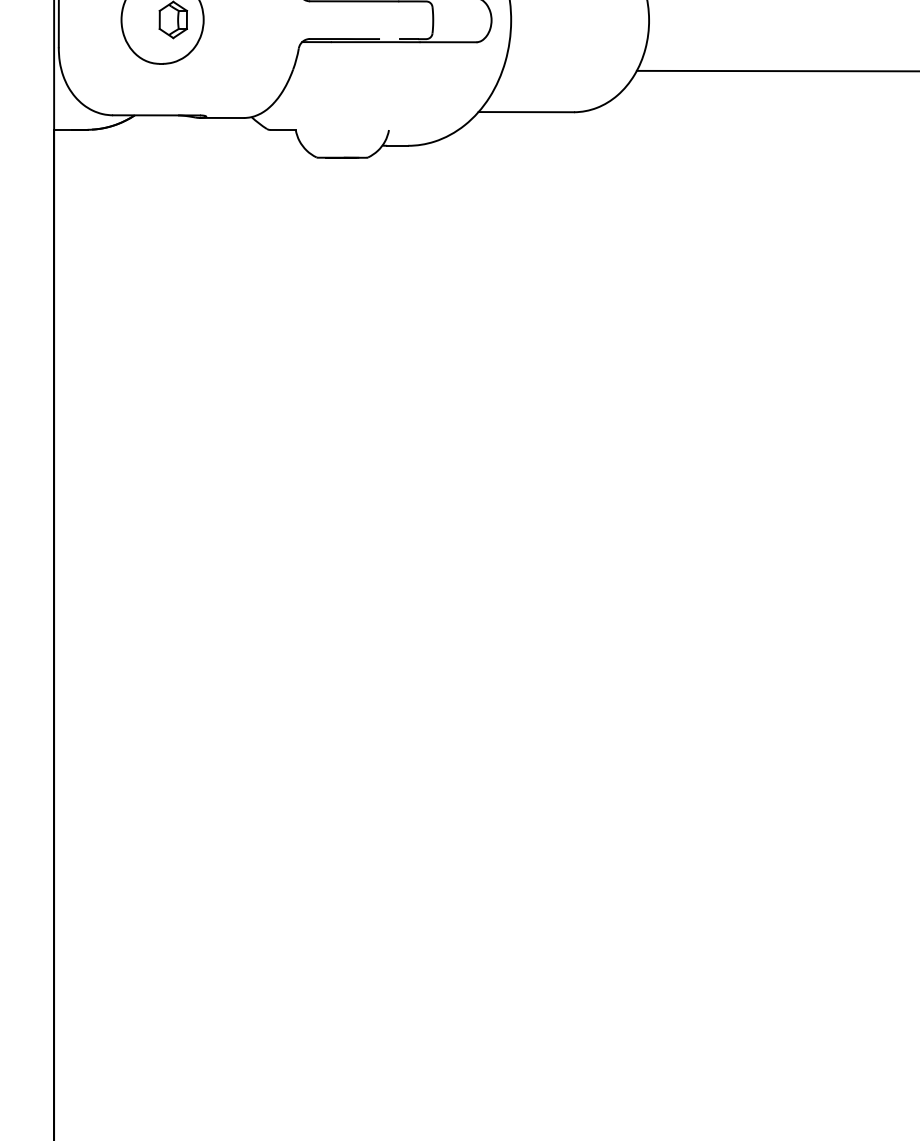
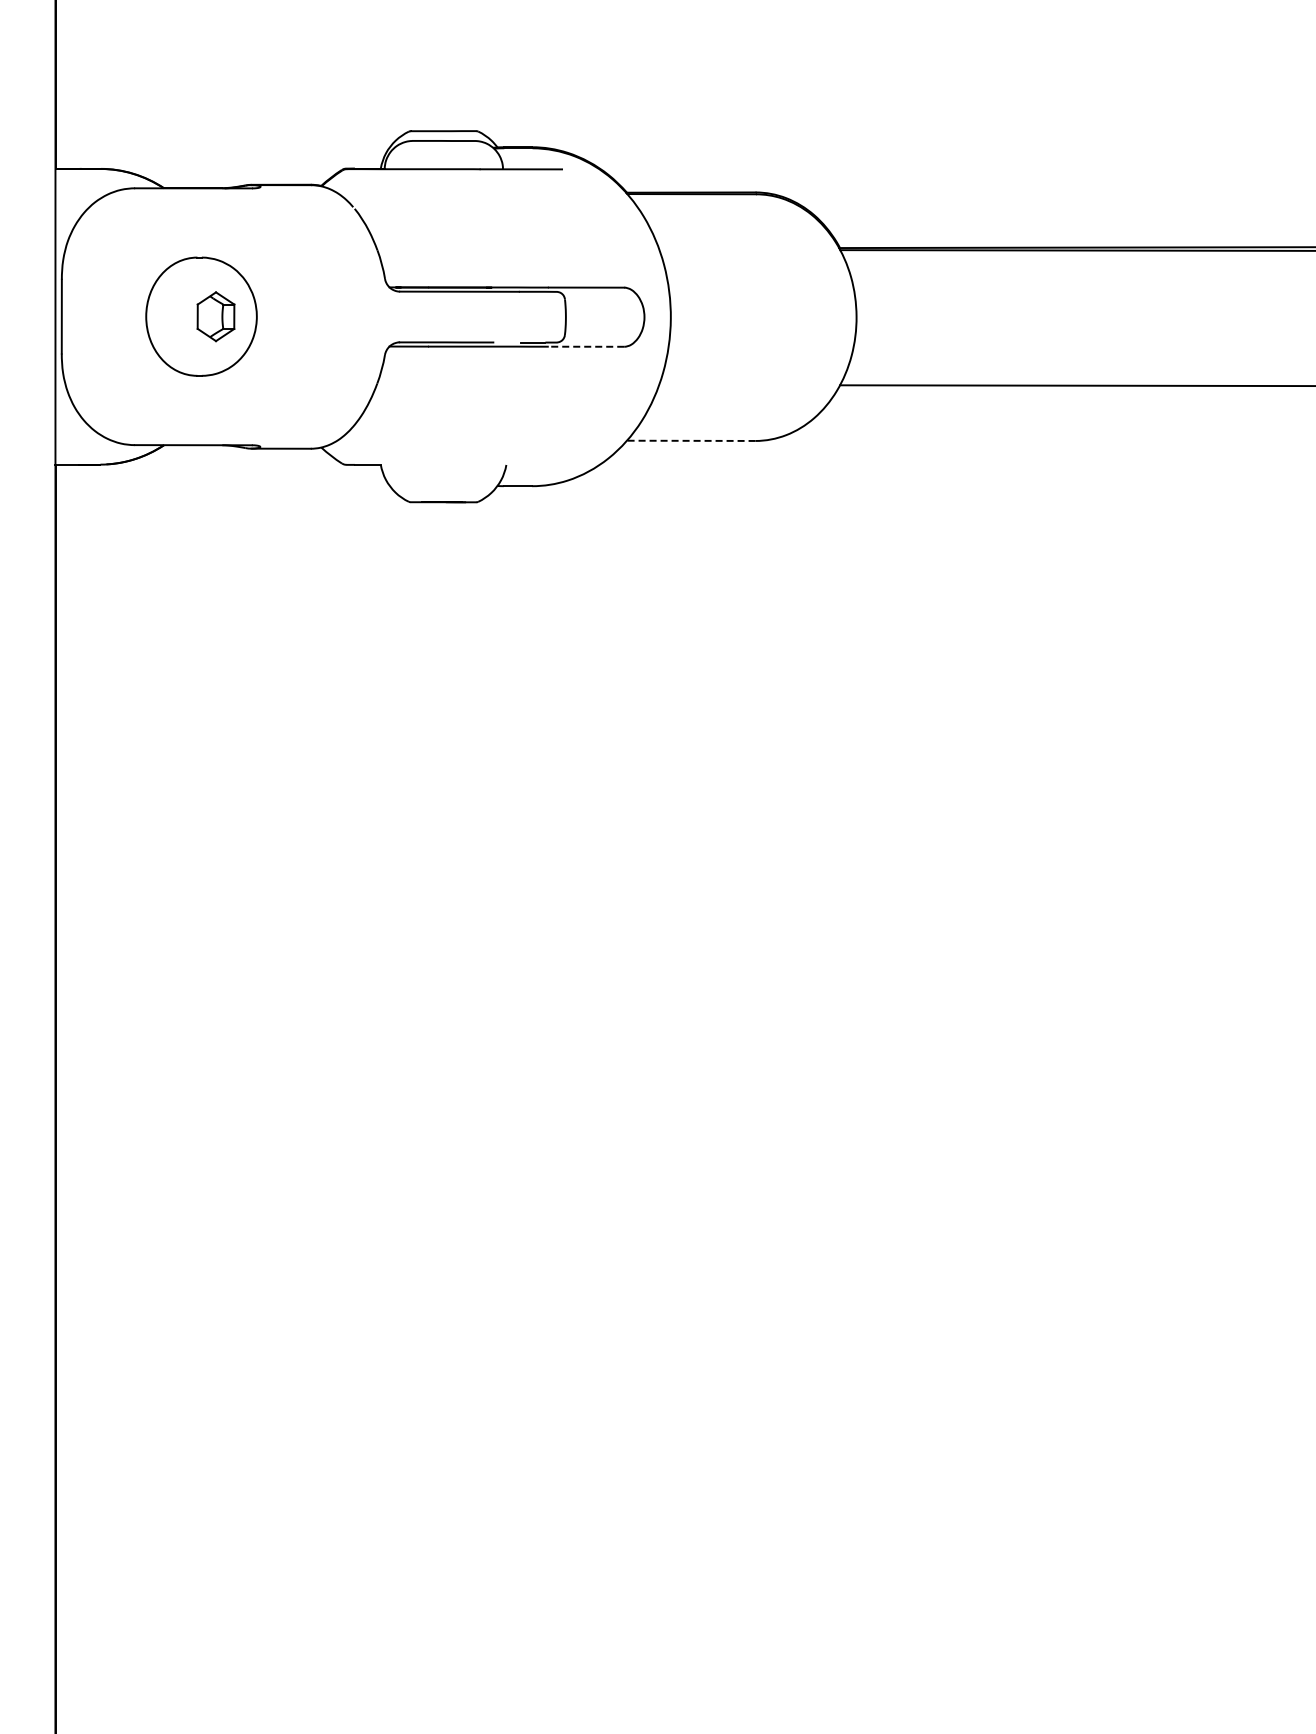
line: (448, 42) -> (586, 346), solid -> dashed
line: (525, 111) -> (690, 440), solid -> dashed

